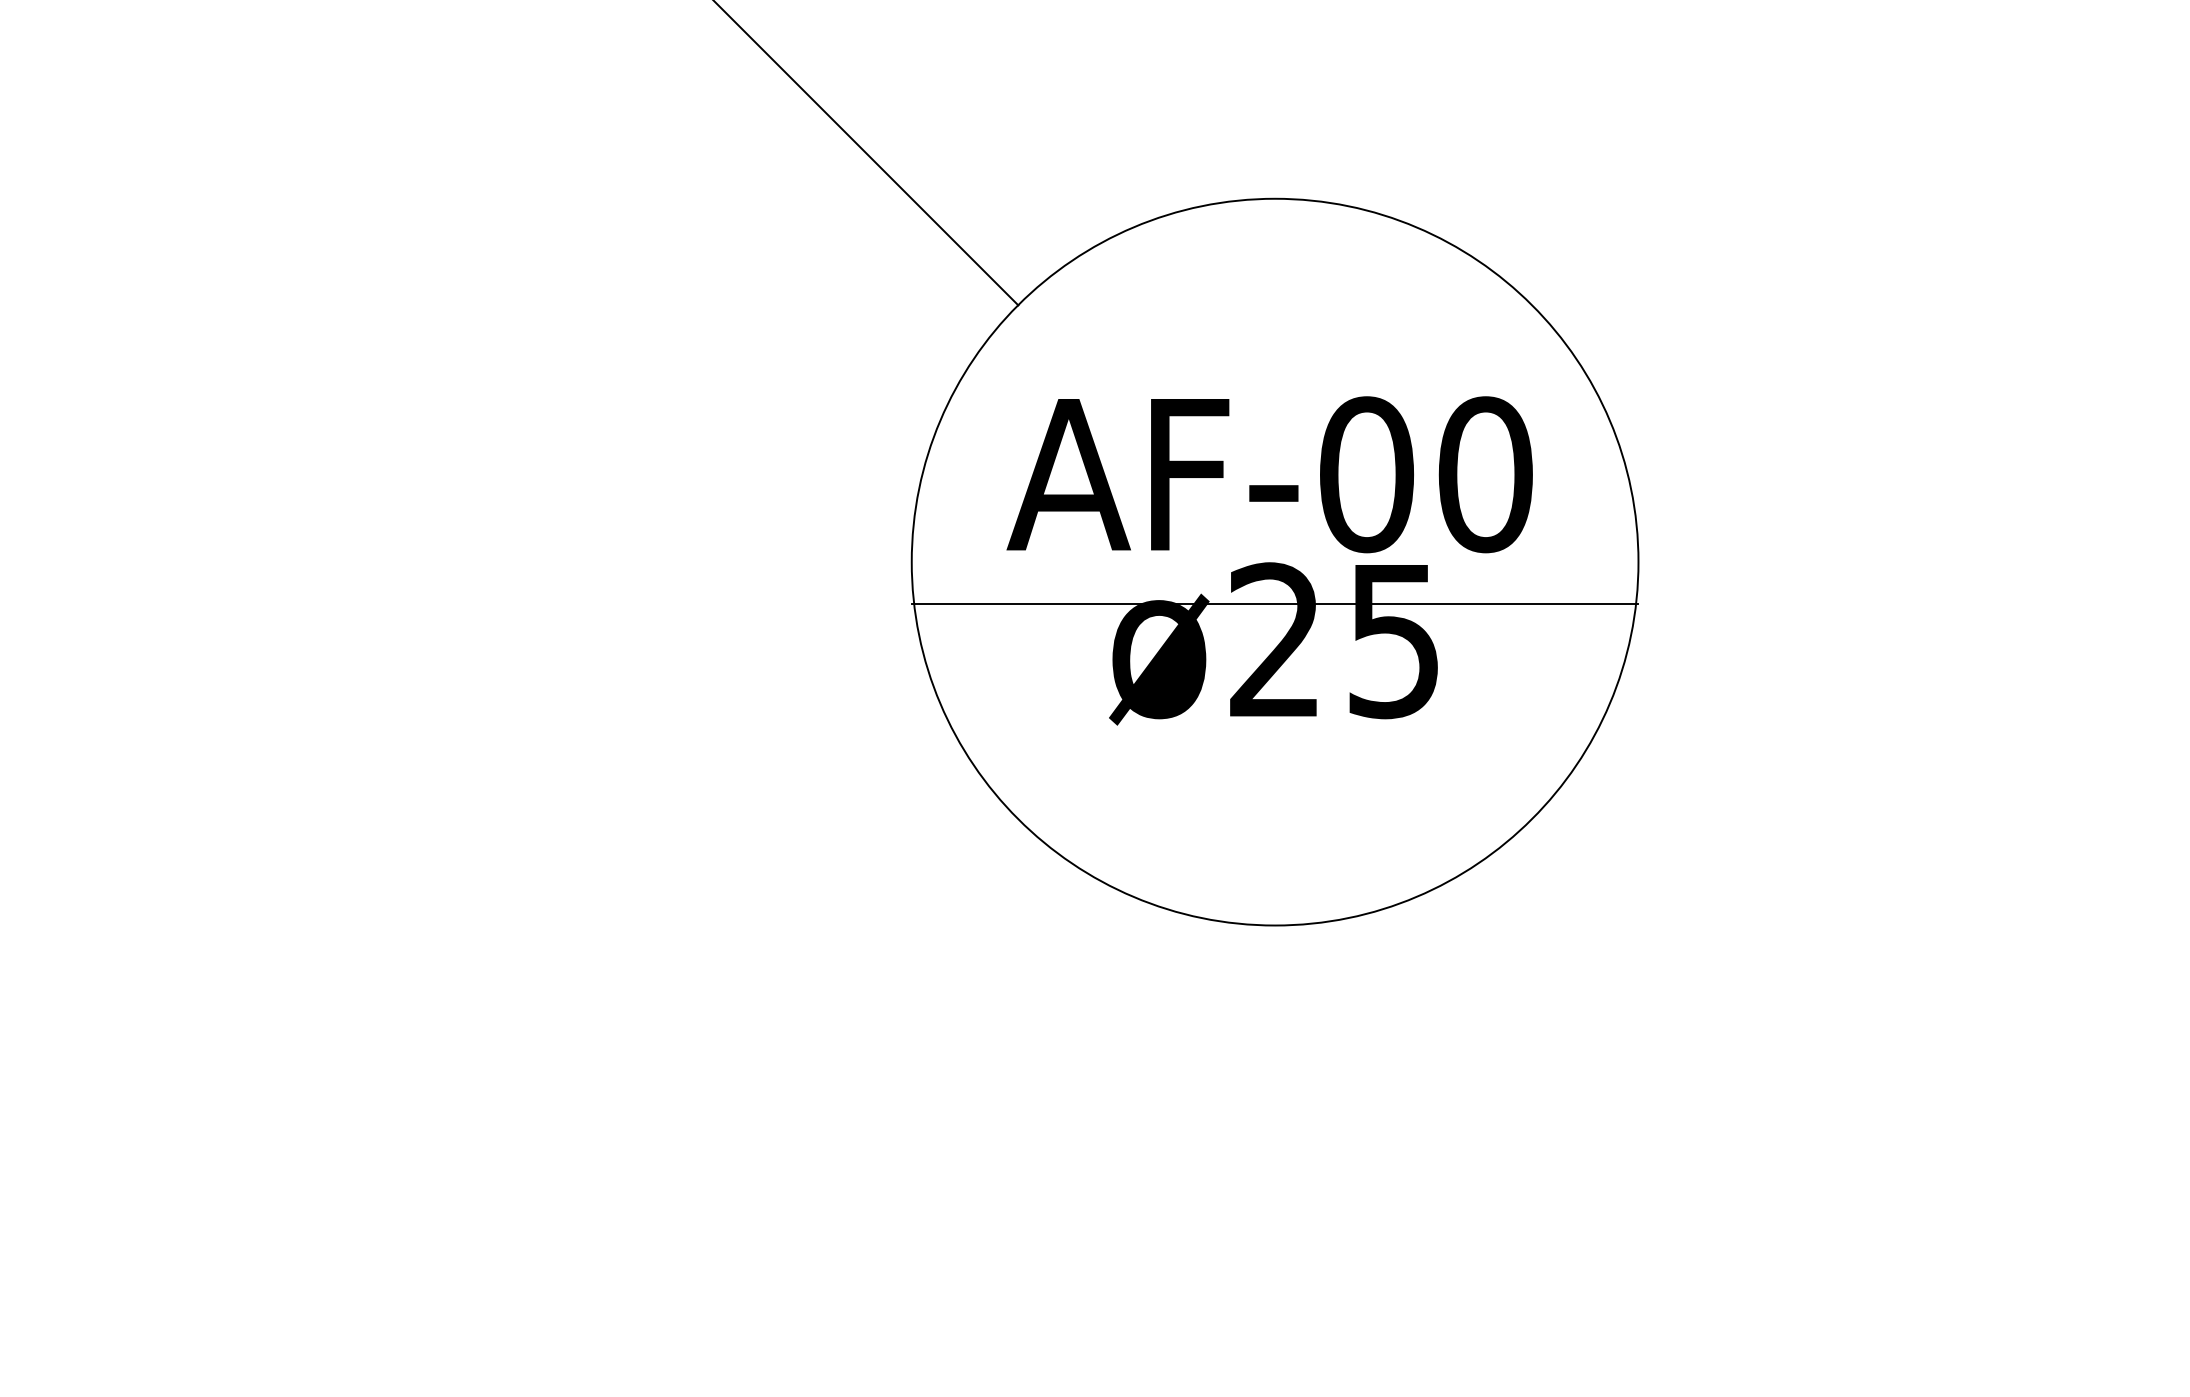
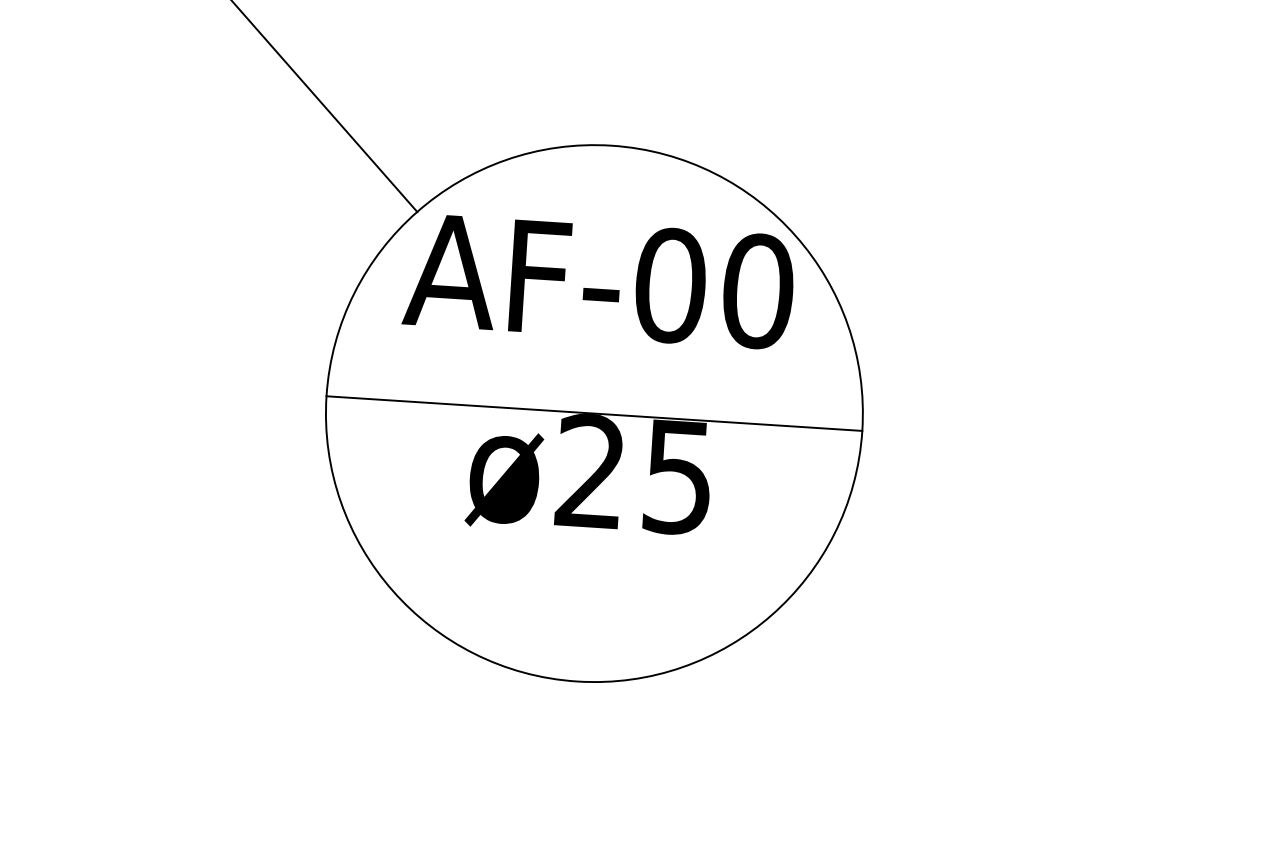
text: (1269, 474) -> (598, 280), moved
line: (1274, 604) -> (593, 413), moved

